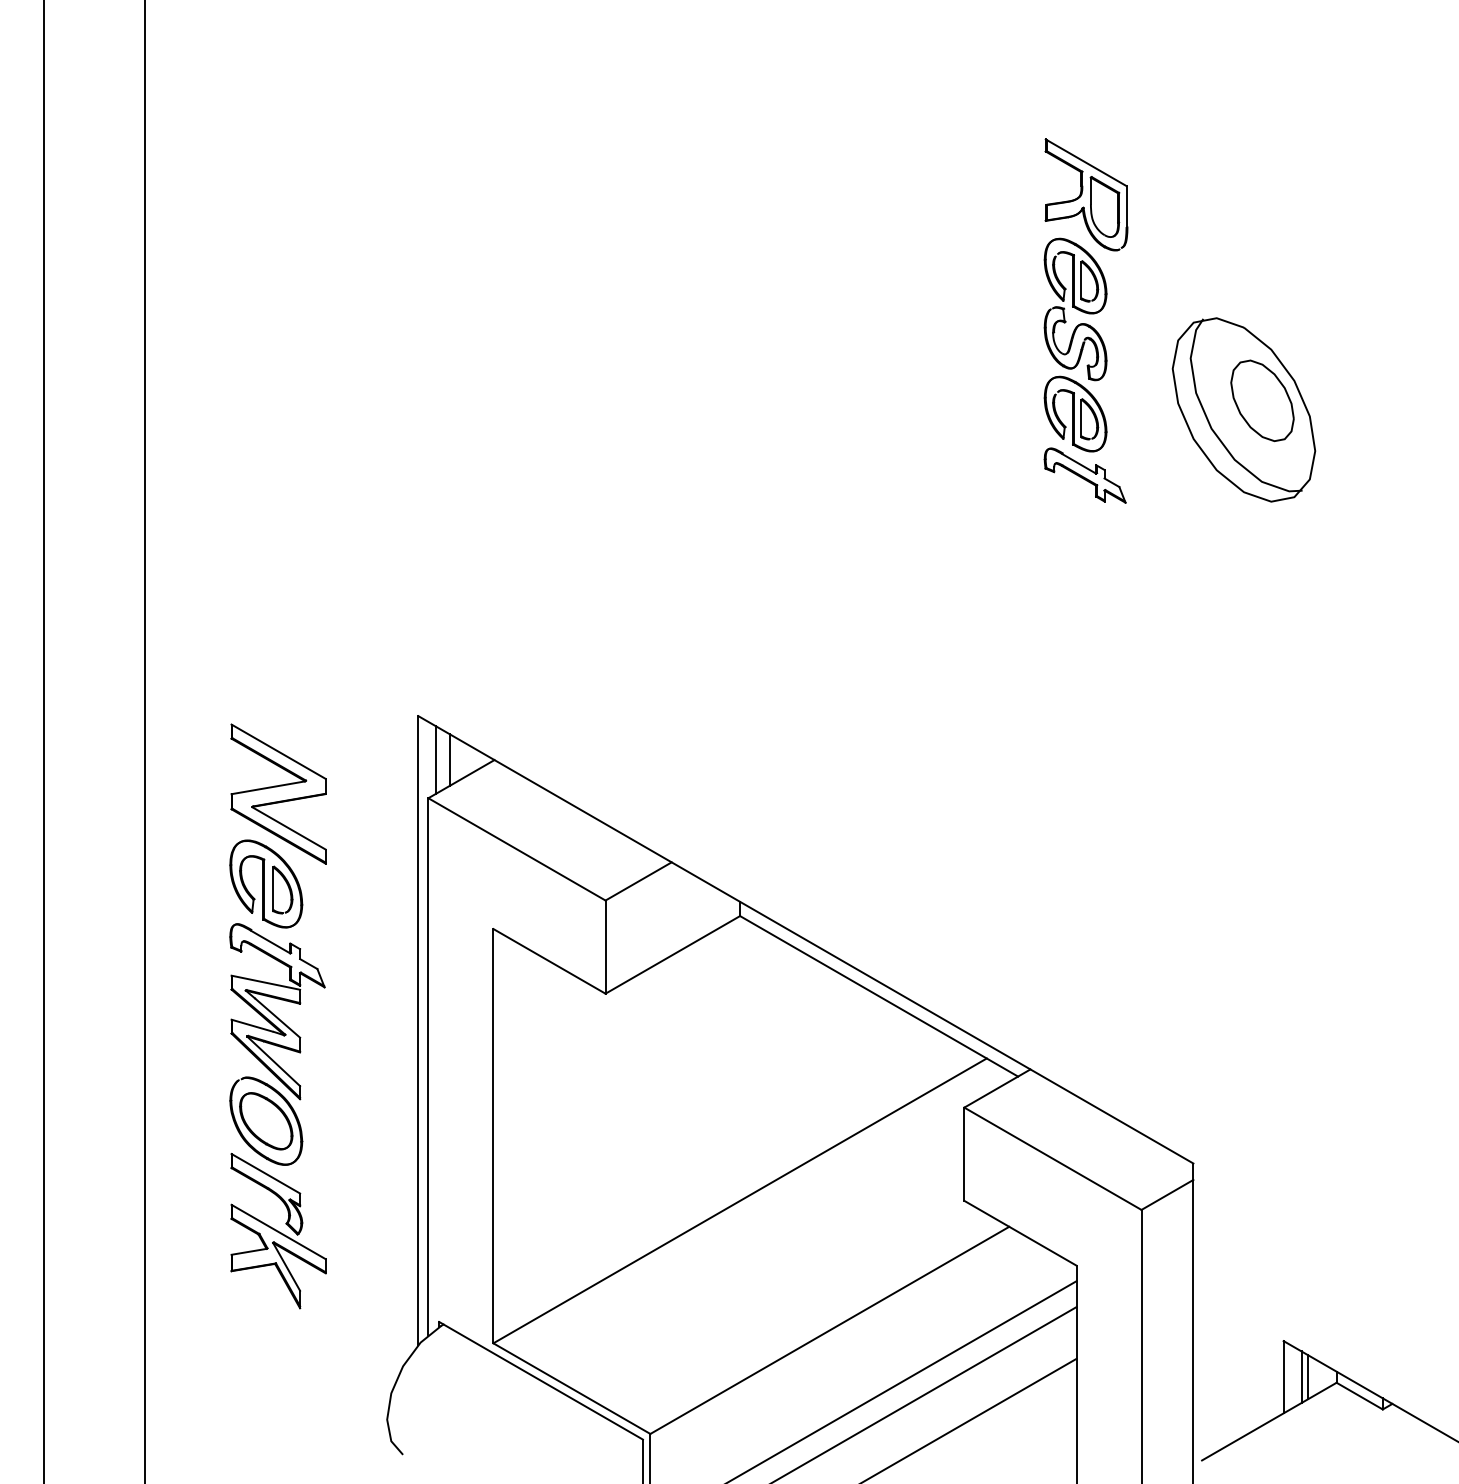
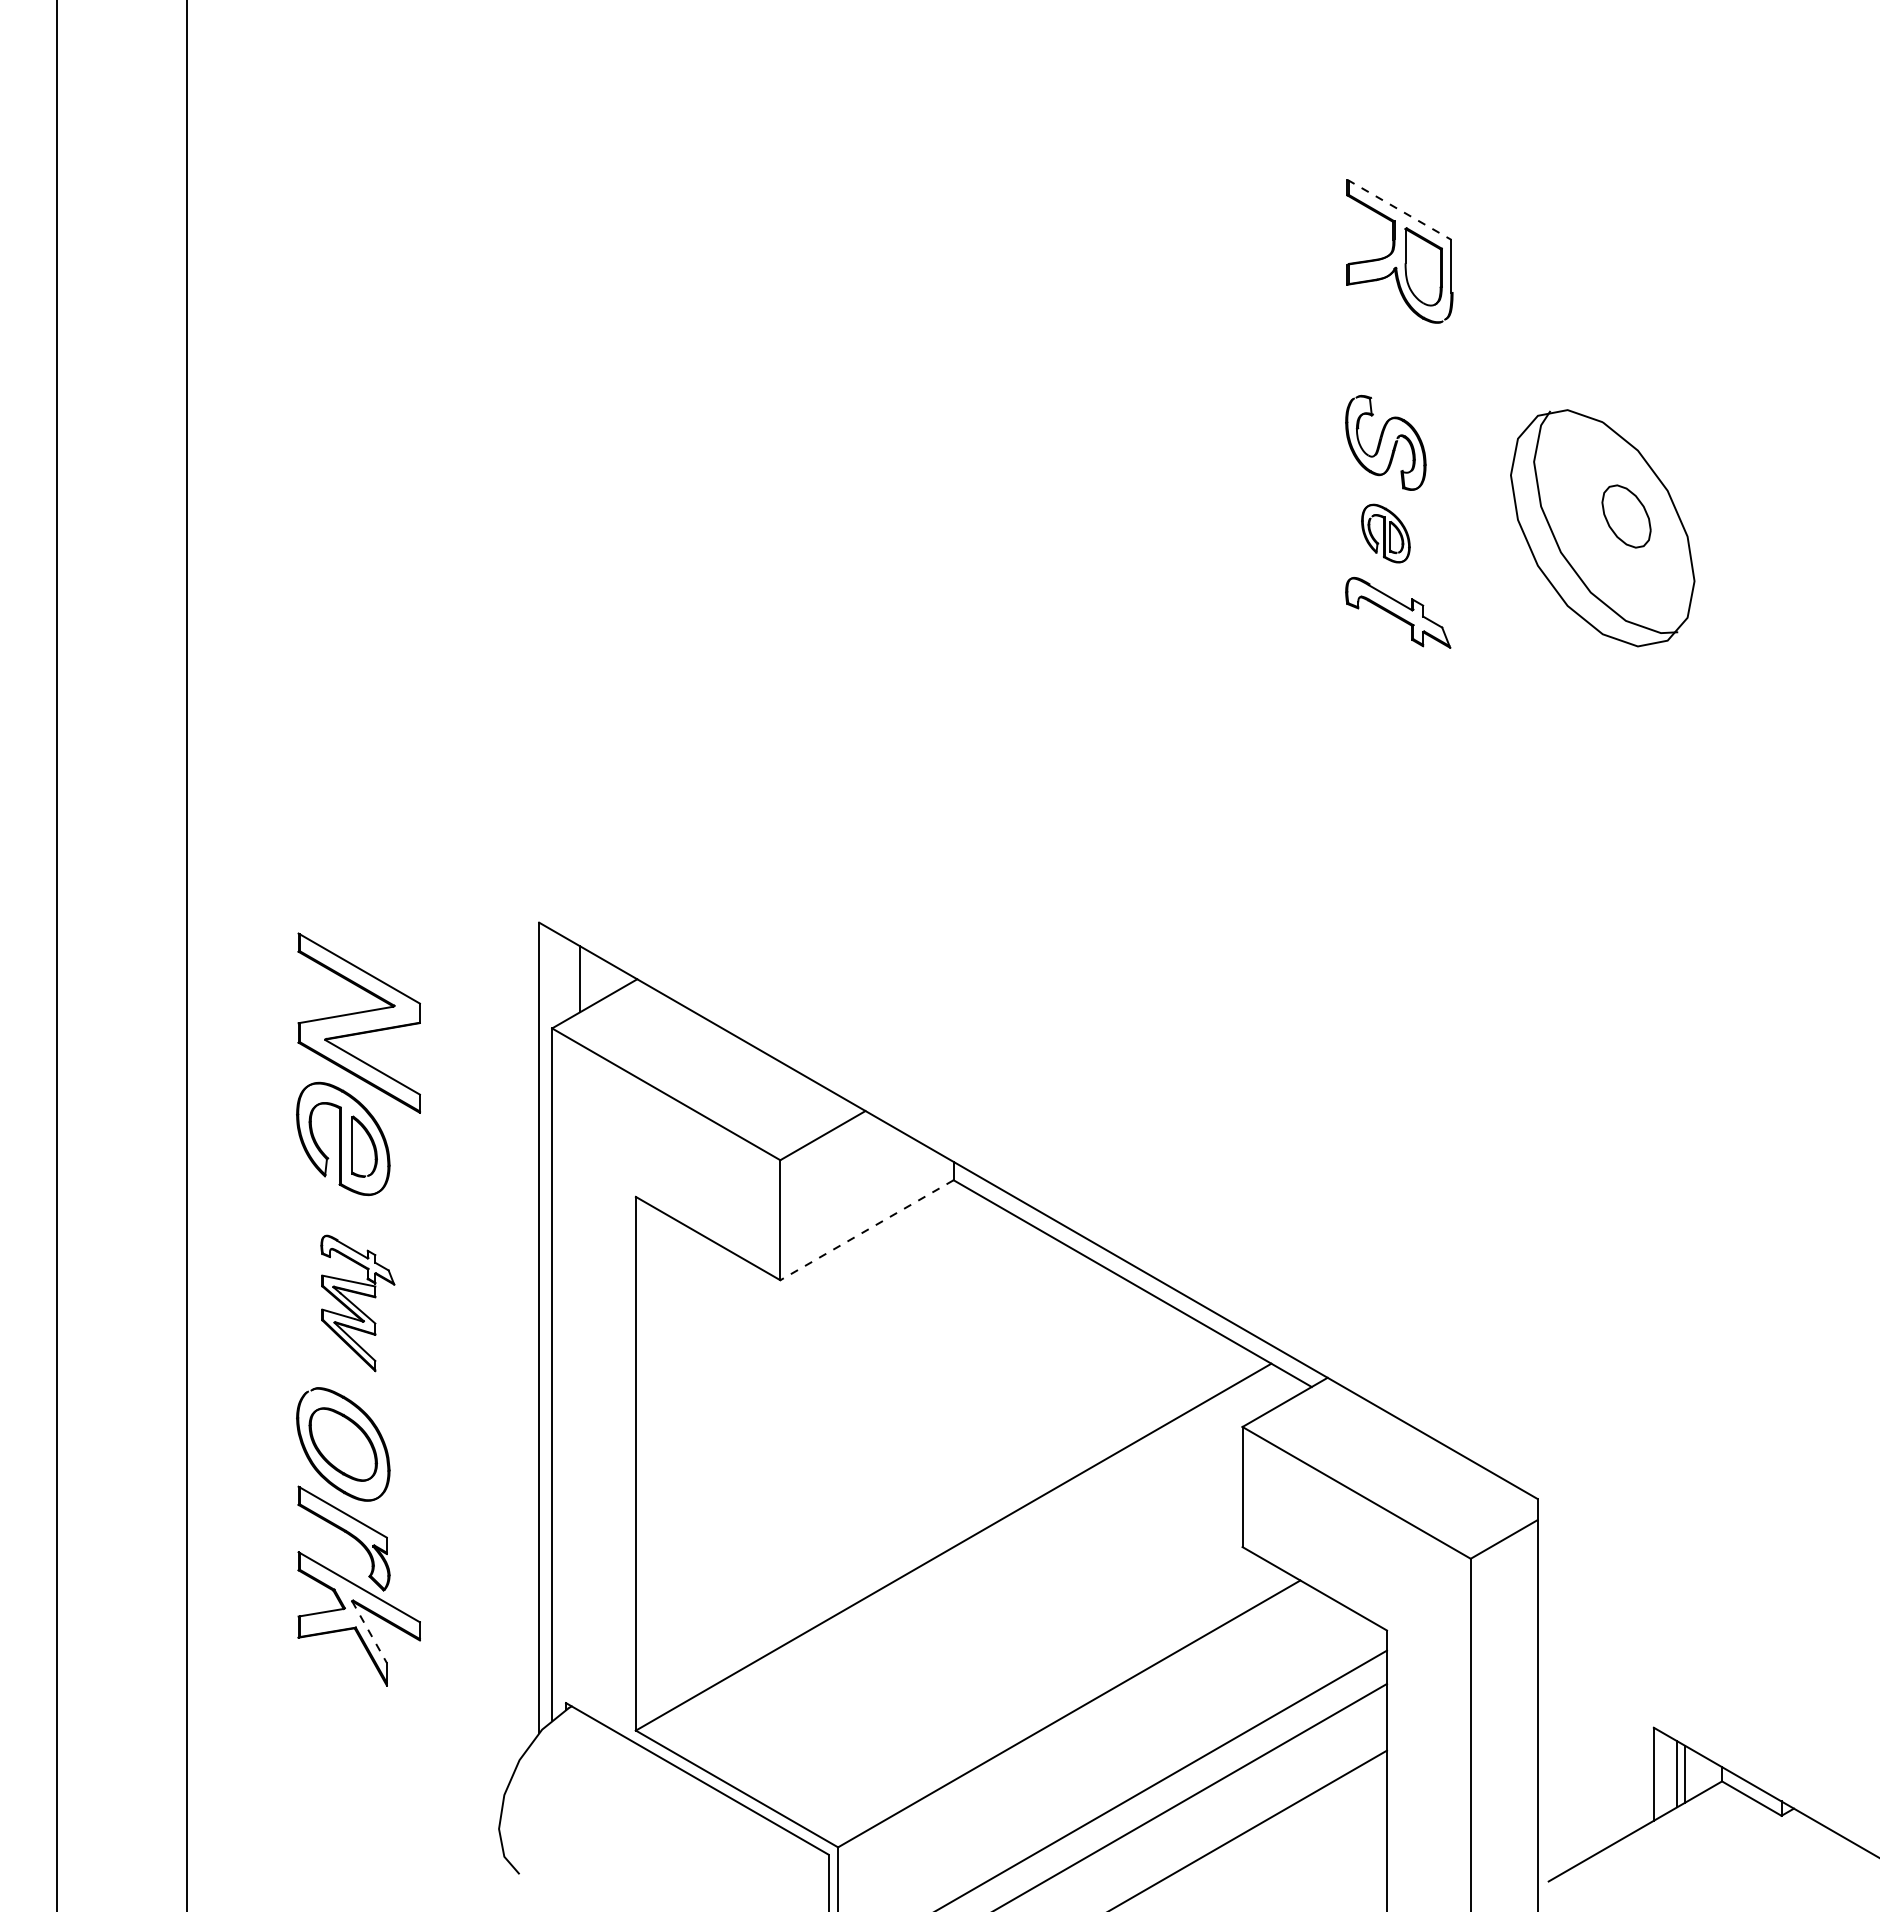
line: (1086, 163) -> (1399, 210), solid -> dashed
part: (1075, 275) -> (1385, 355), removed
part: (1262, 400) -> (1626, 516), size x0.6
part: (1075, 414) -> (1385, 533), size x0.6
line: (436, 759) -> (562, 978), removed
line: (672, 955) -> (866, 1230), solid -> dashed
part: (277, 1011) -> (357, 1303), size x0.6
line: (286, 1267) -> (369, 1632), solid -> dashed

